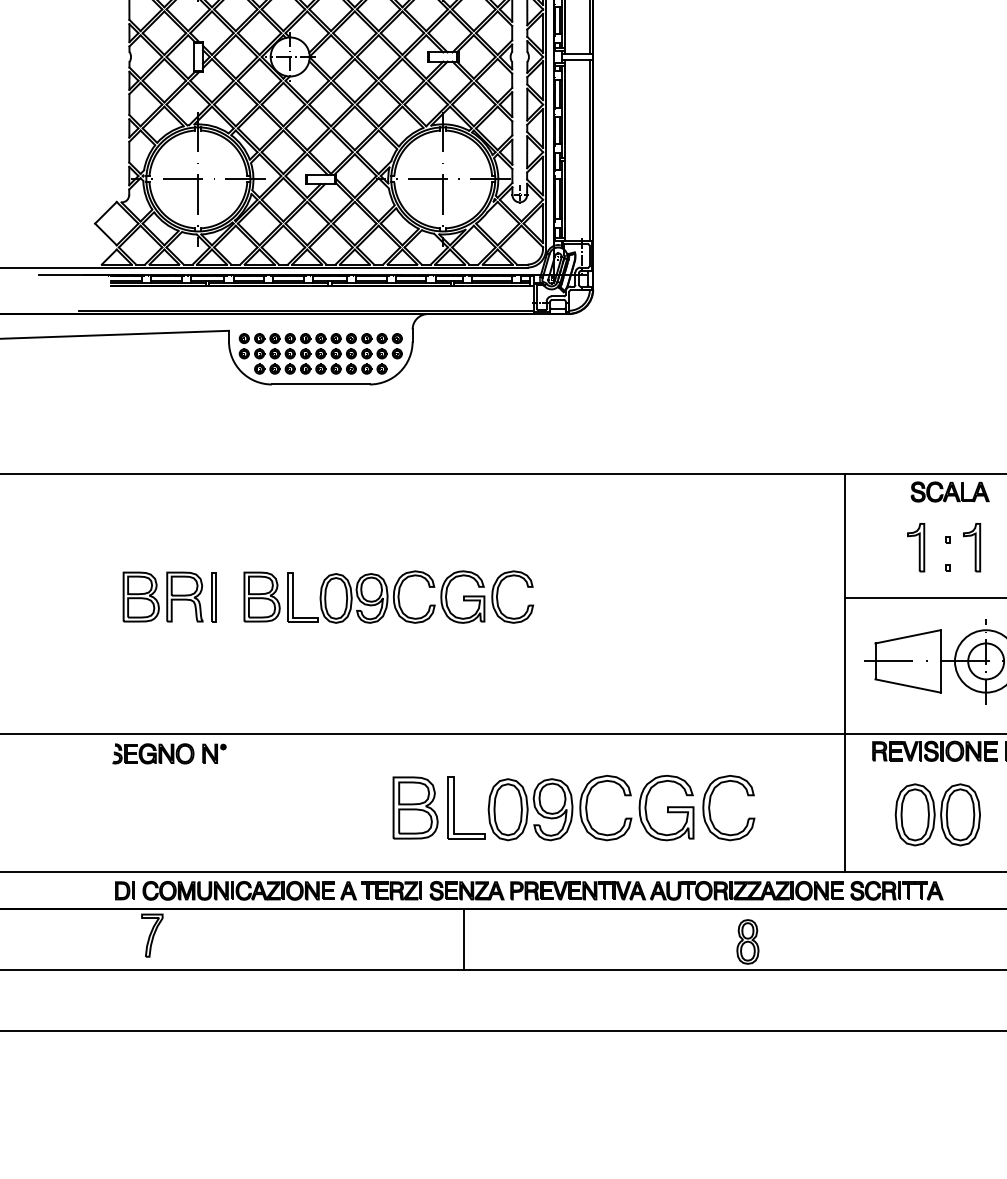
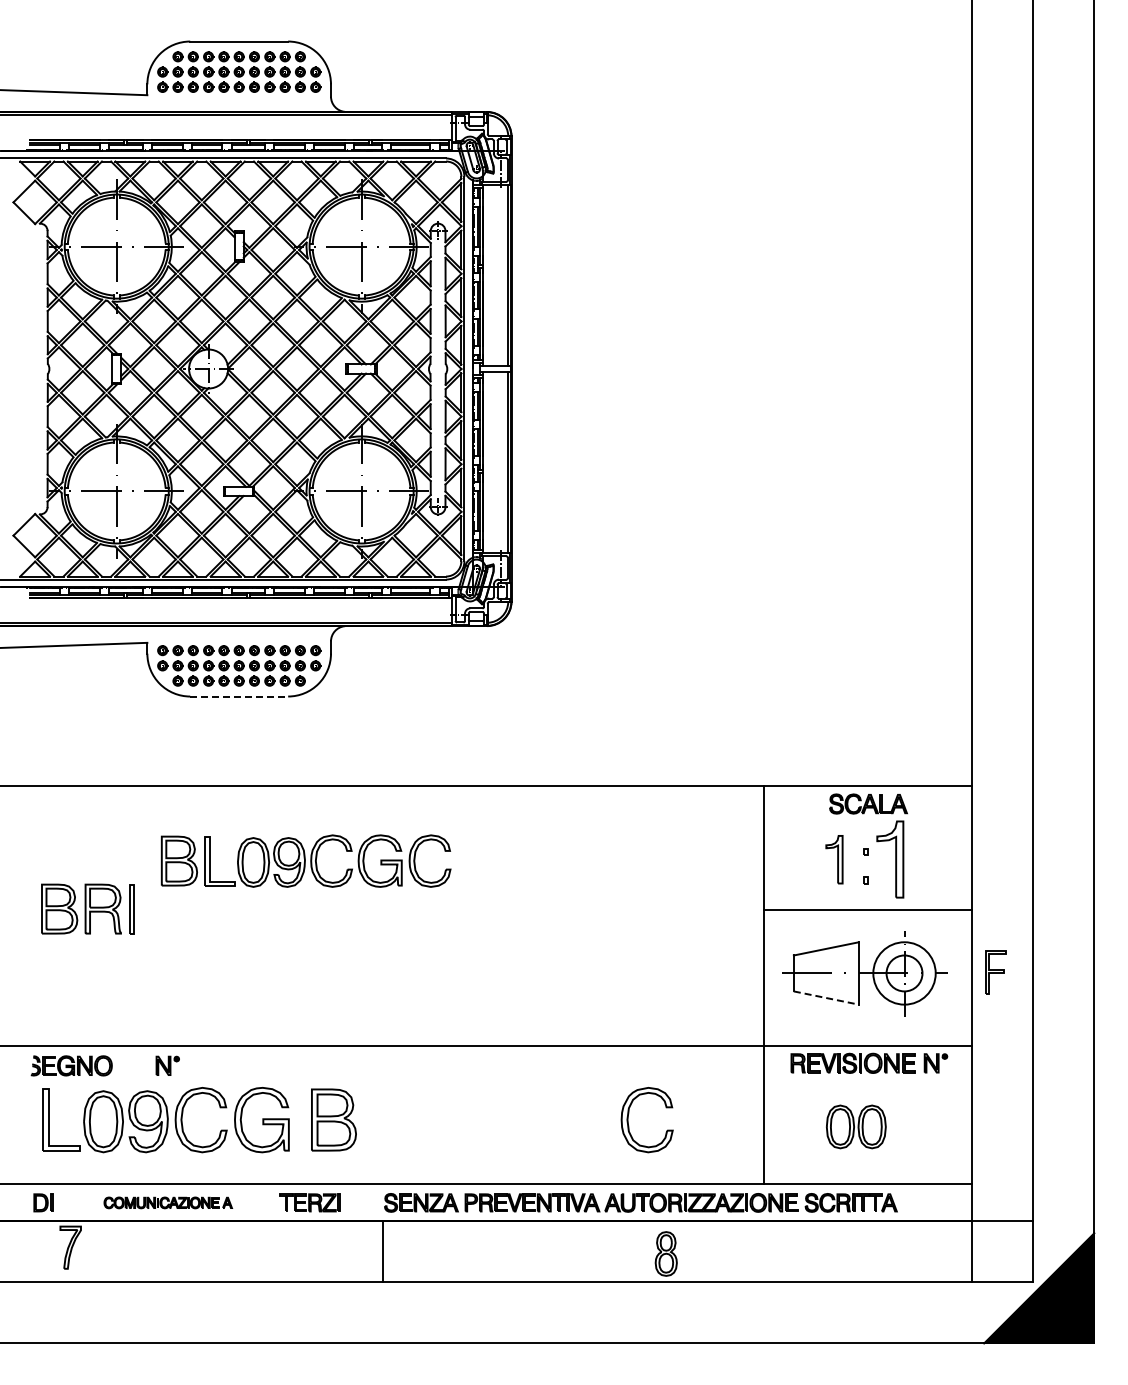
line: (321, 384) -> (239, 696), solid -> dashed
part: (972, 547) -> (890, 859), size x1.6
part: (388, 596) -> (305, 860), moved
line: (908, 686) -> (826, 998), solid -> dashed
part: (214, 753) -> (167, 1065), moved
part: (570, 808) -> (165, 1120), moved
part: (938, 814) -> (856, 1126), size x0.7
part: (250, 890) -> (168, 1202), size x0.6
part: (686, 890) -> (640, 1202), moved

